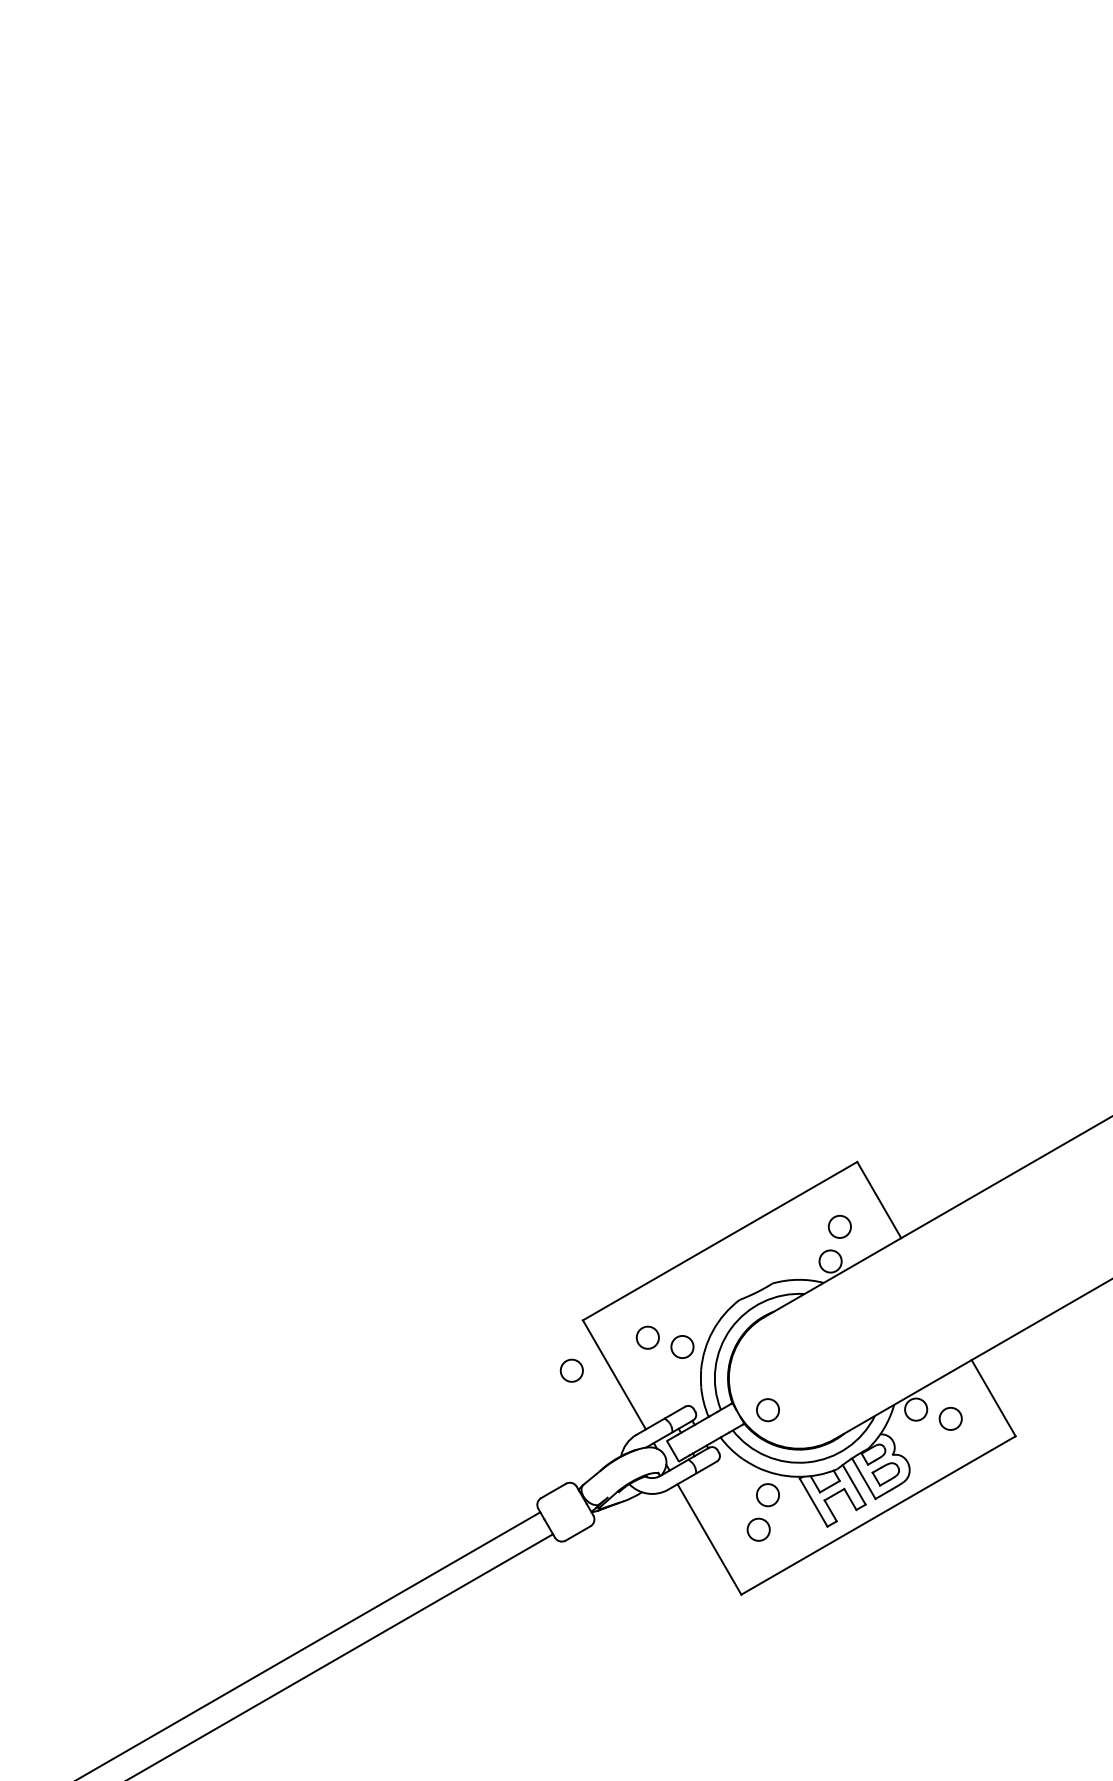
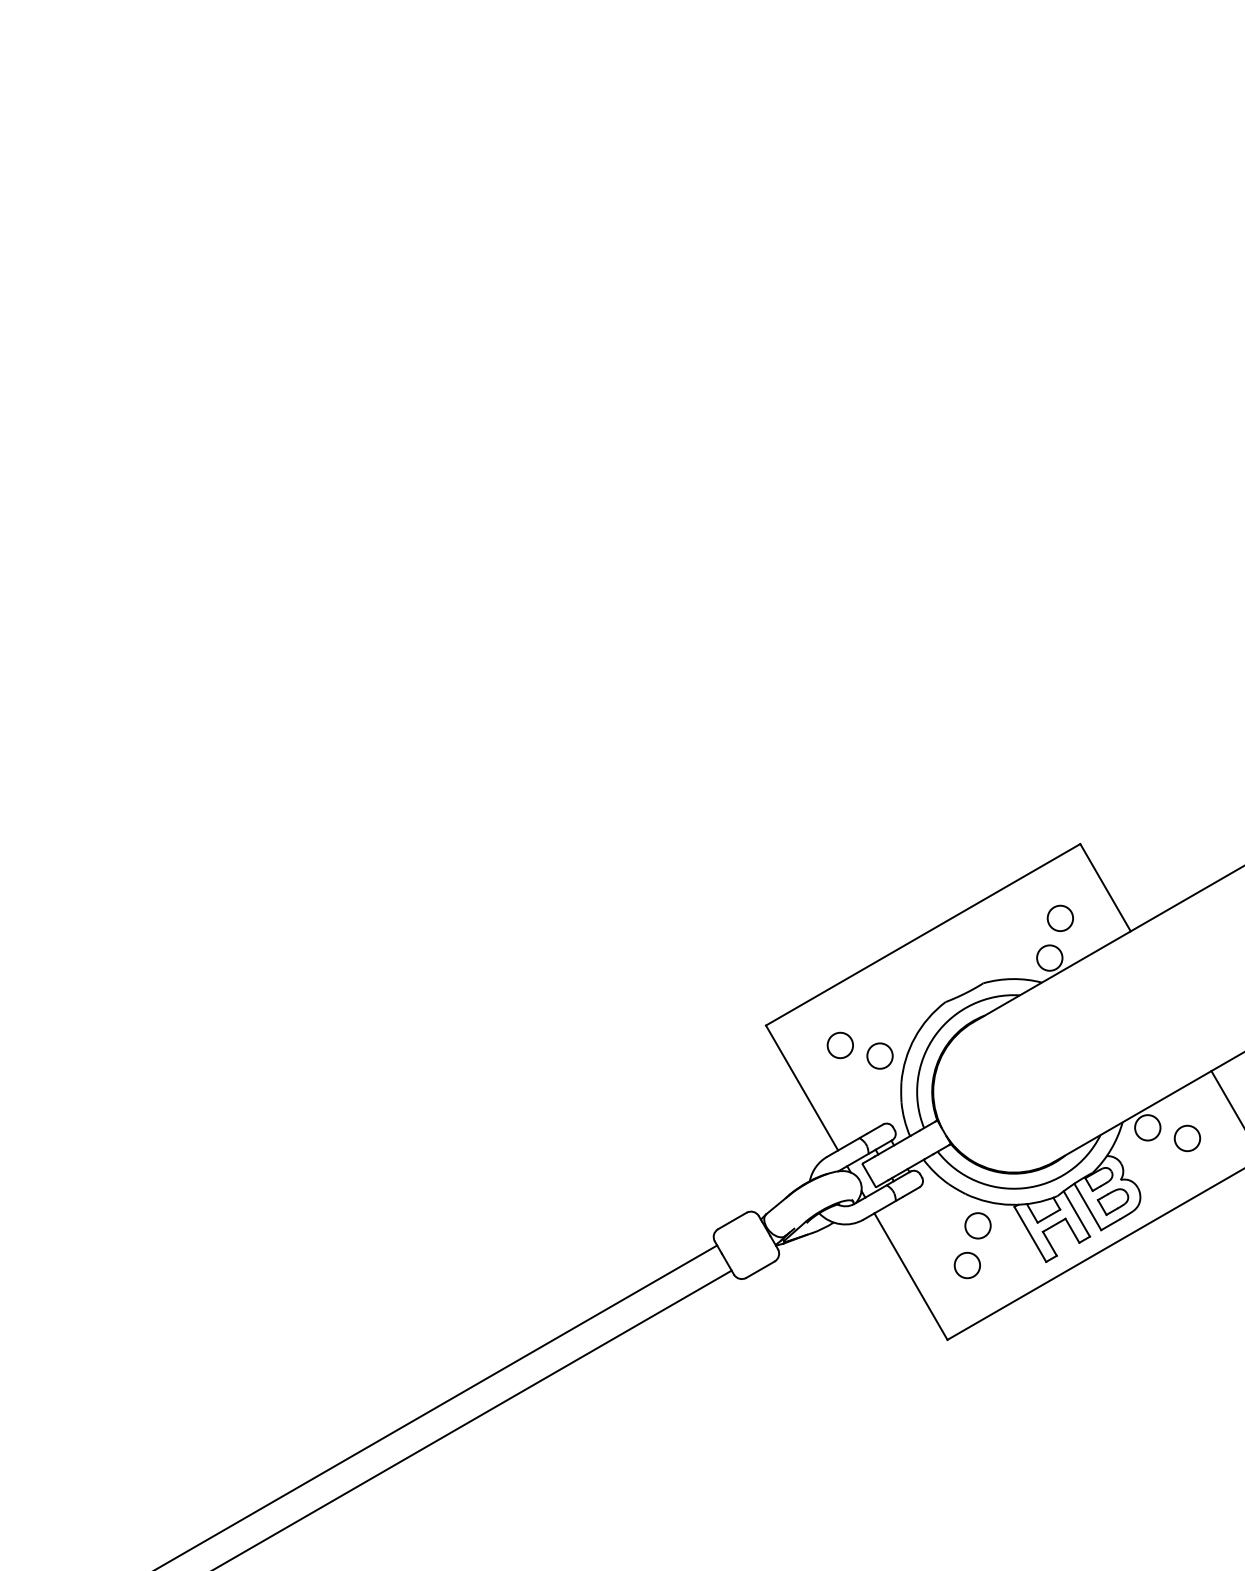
circle: (571, 1370) -> (752, 1082), removed
circle: (767, 1410) -> (977, 1128), removed

